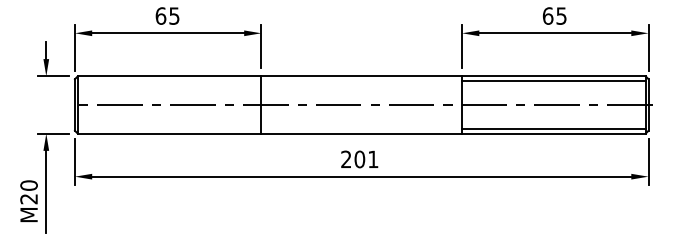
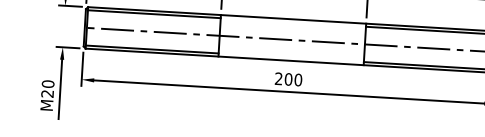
line: (169, 80) -> (154, 14), added
line: (169, 129) -> (152, 49), added
text: (373, 159) -> (298, 80), 201 -> 200

